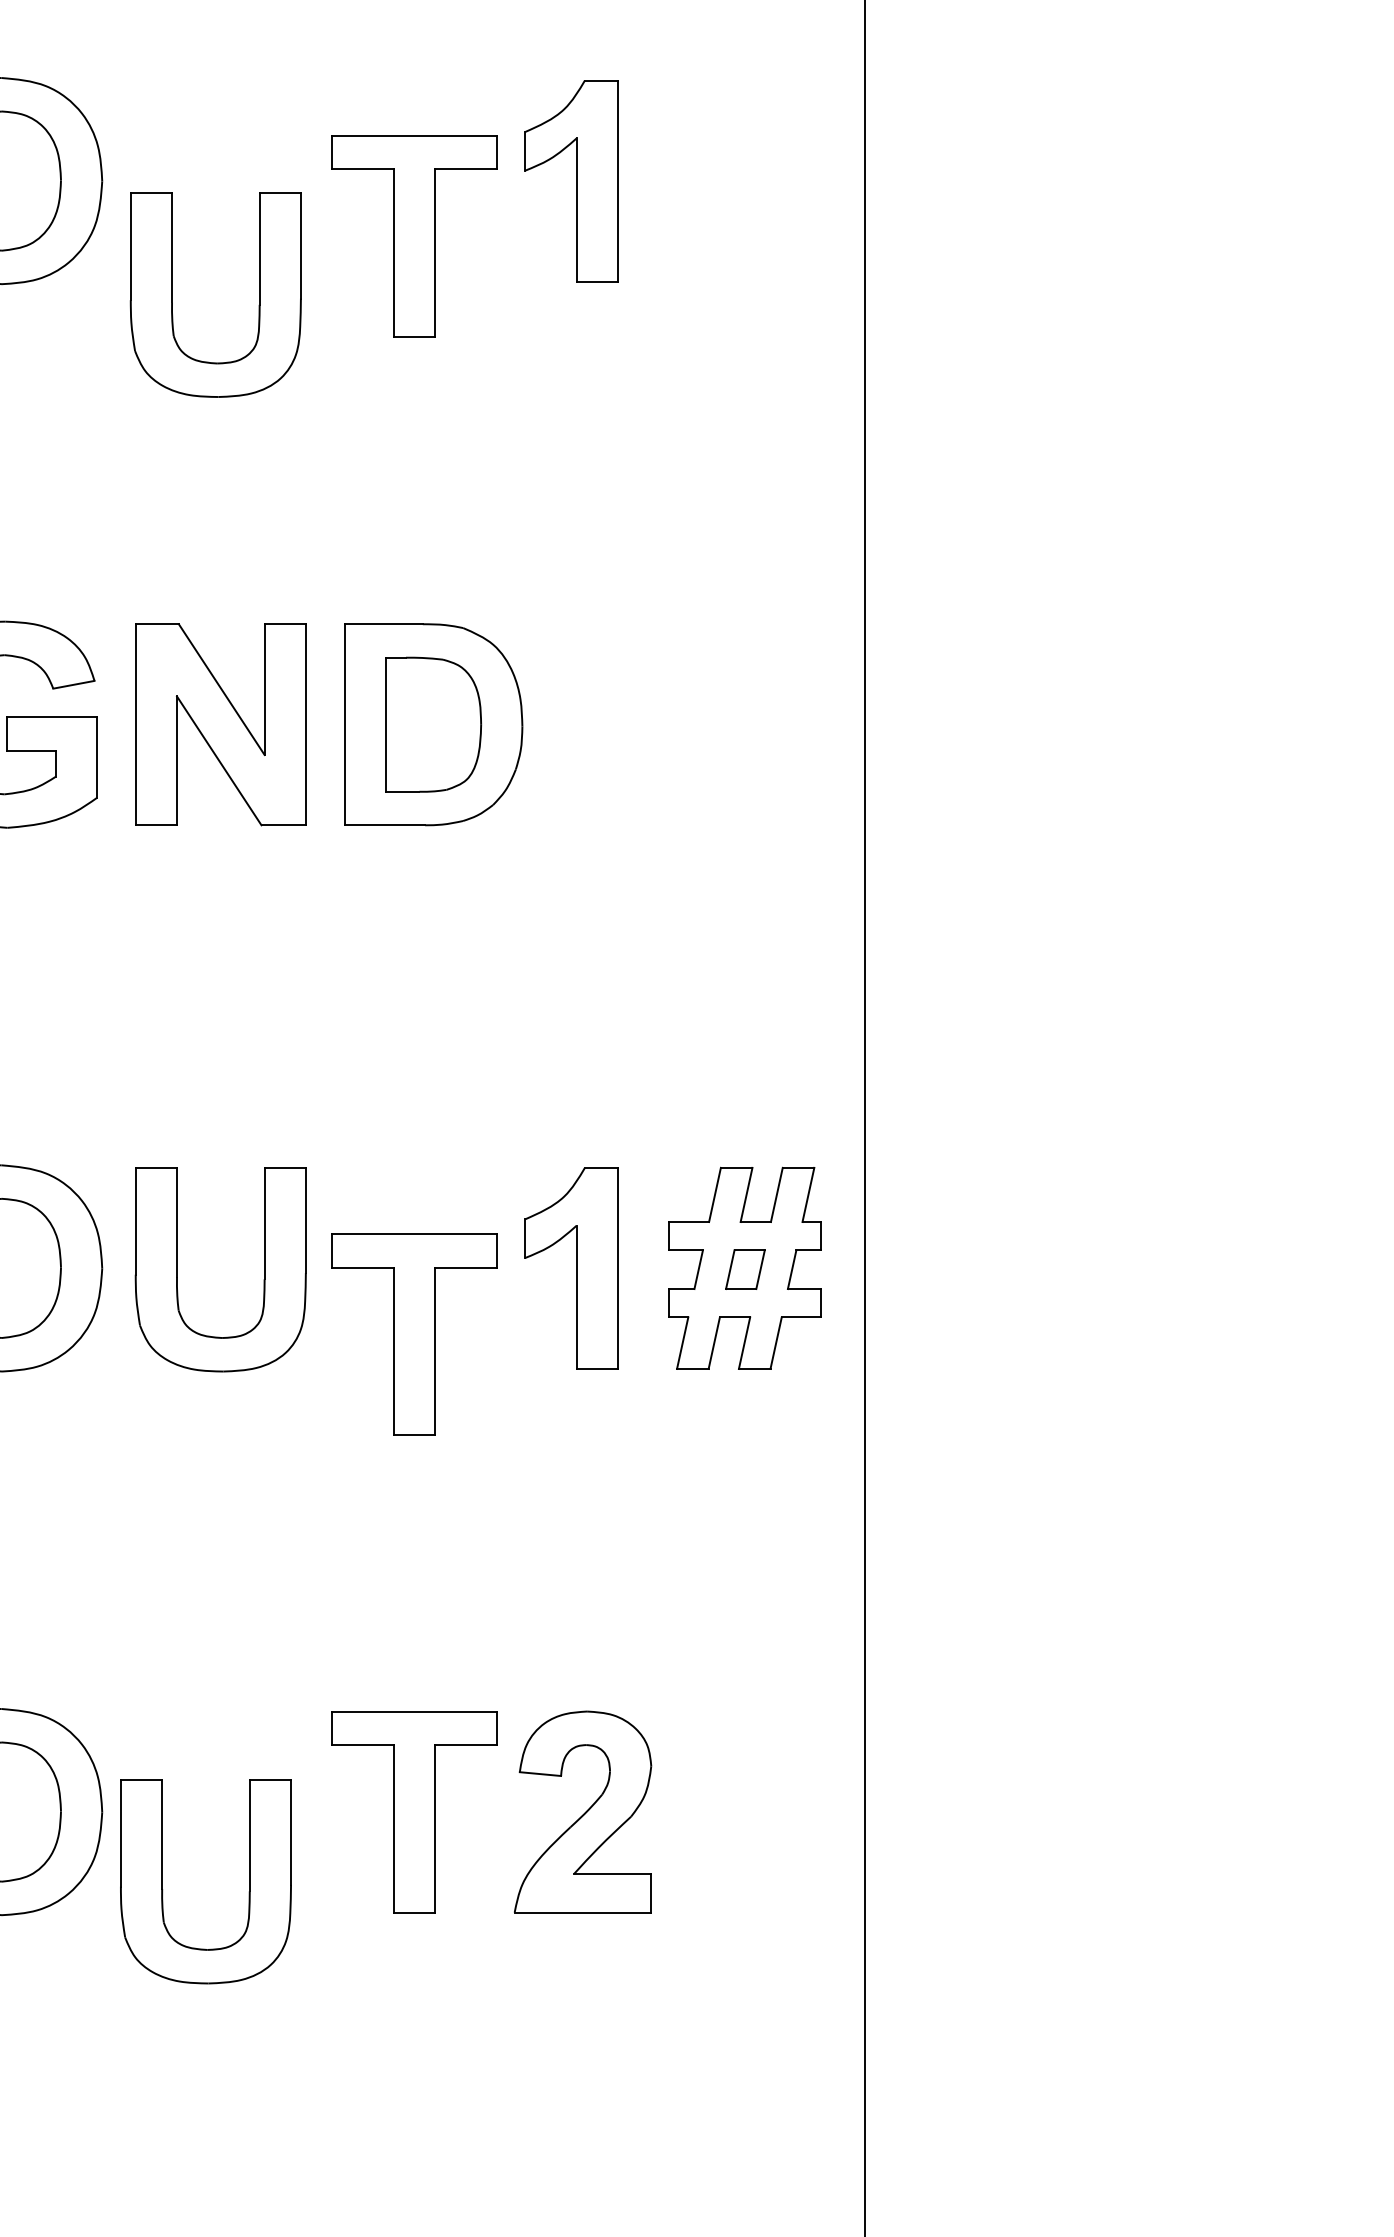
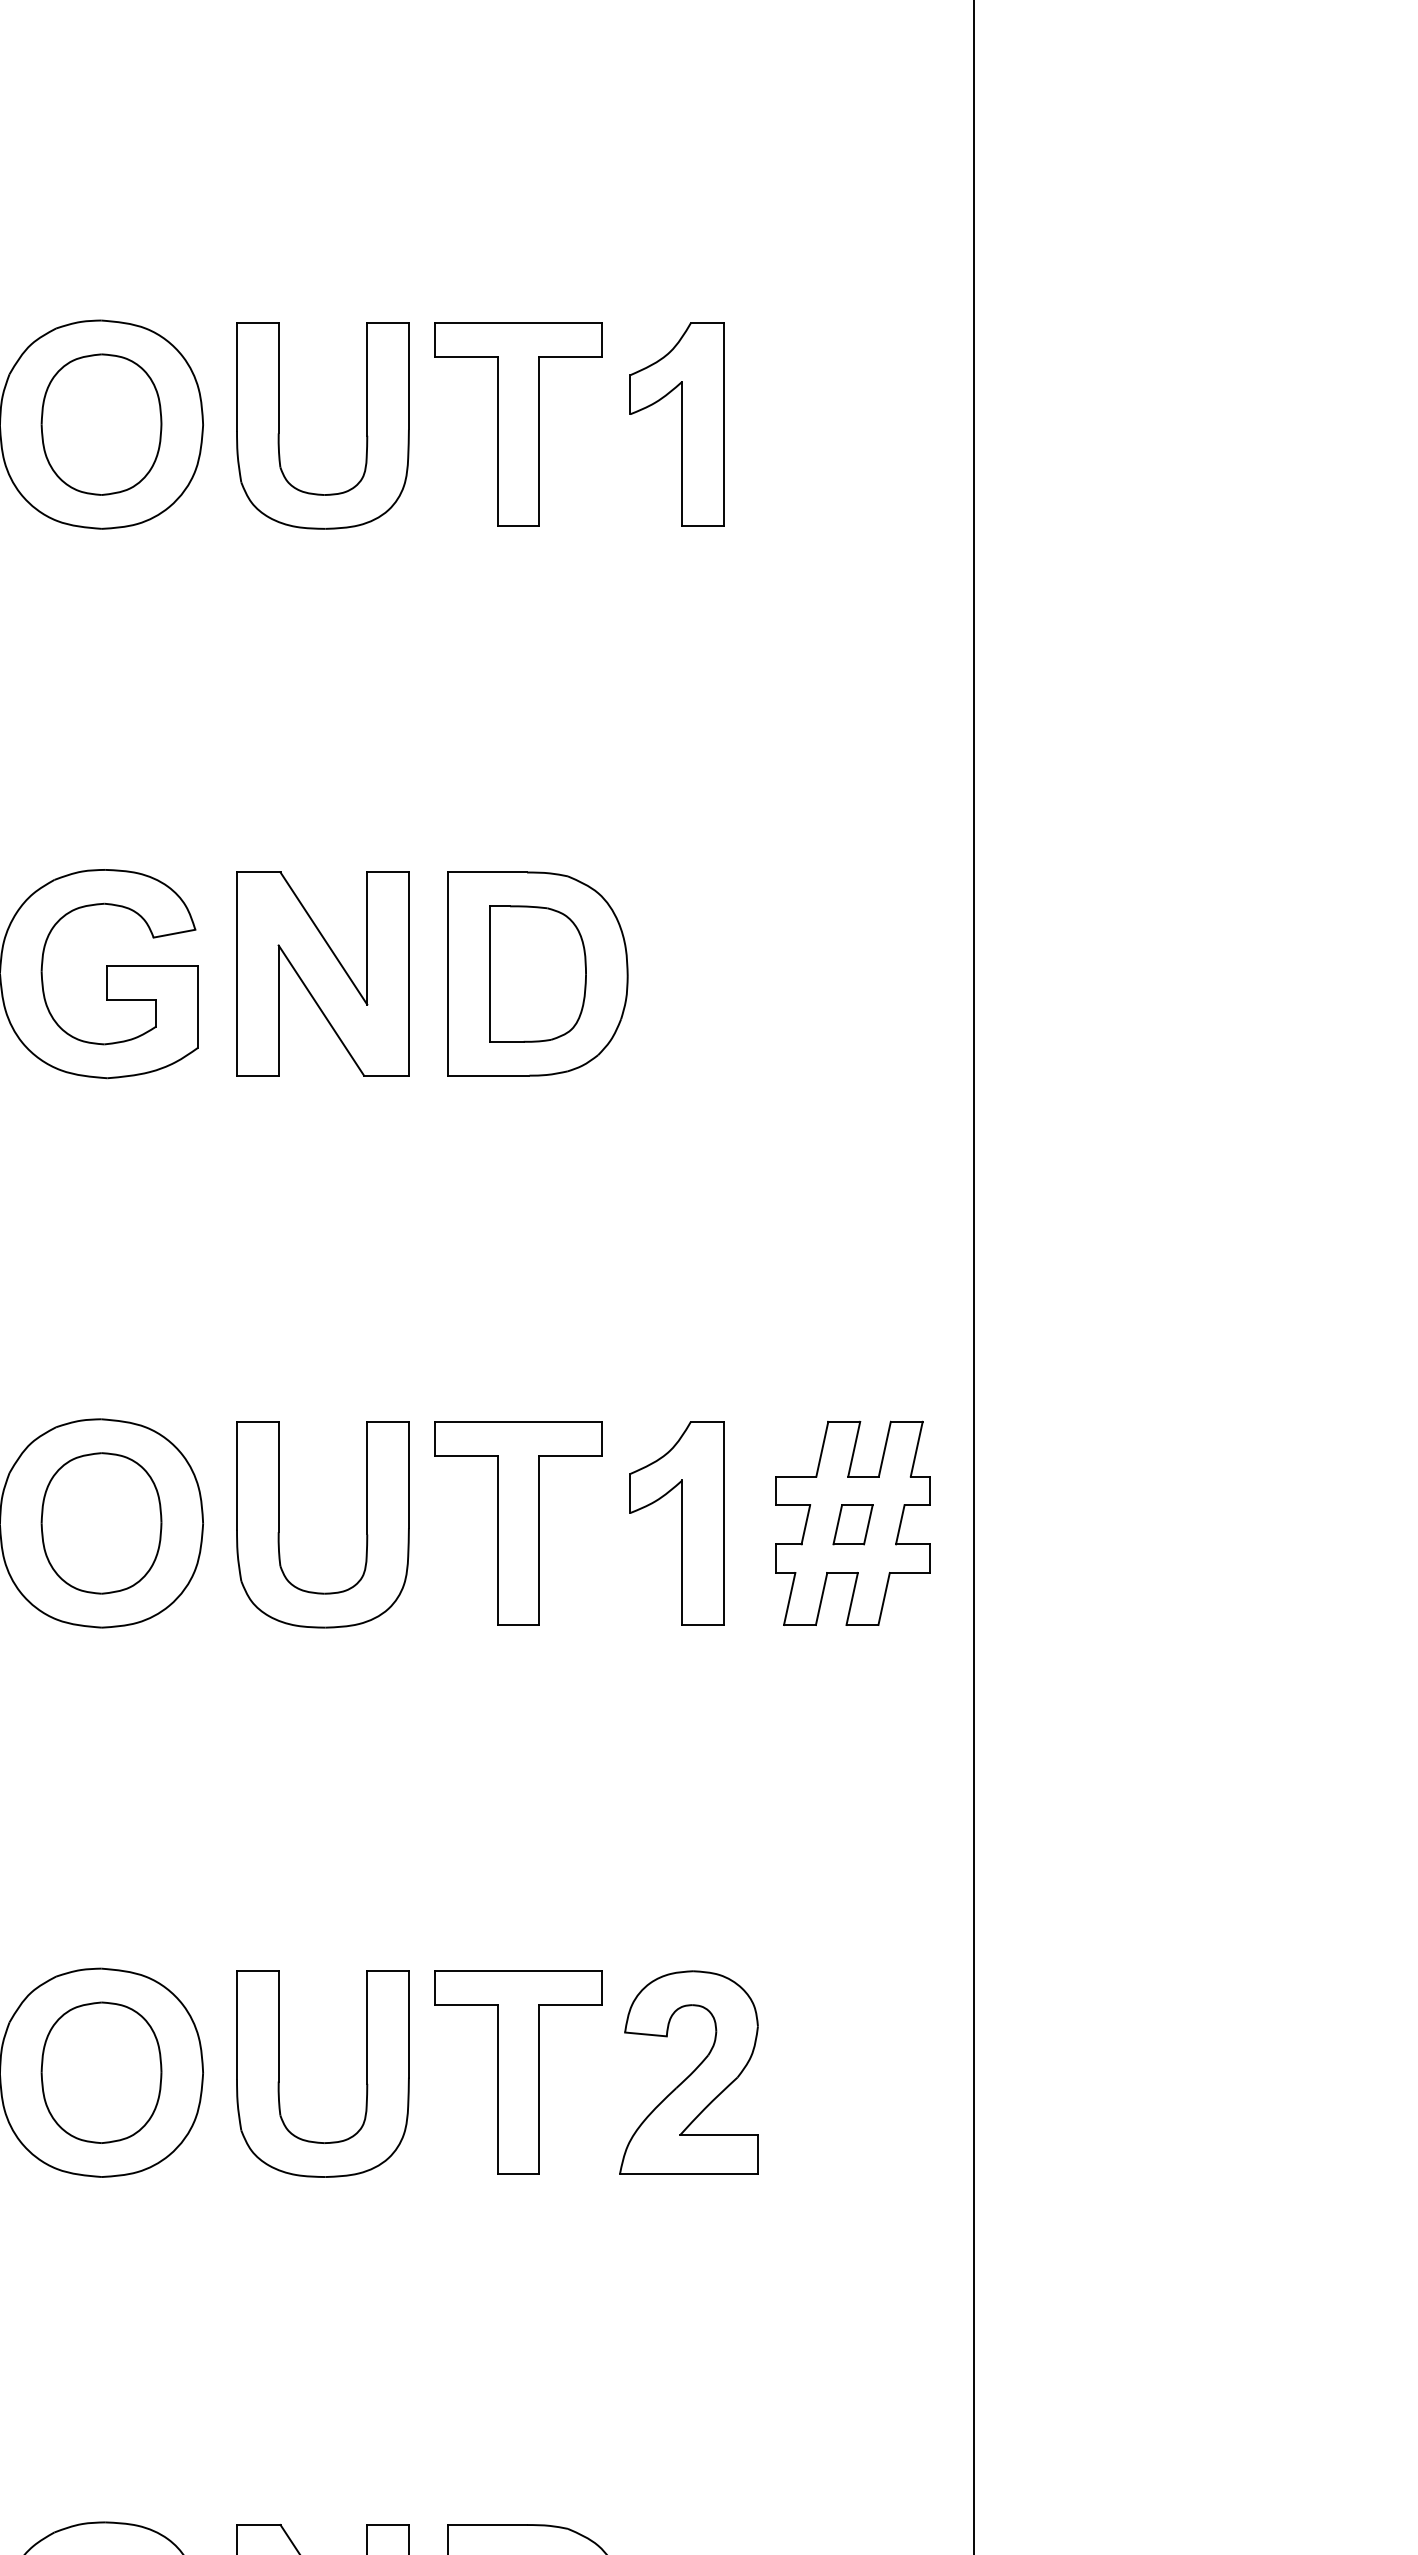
part: (414, 236) -> (518, 424), moved
part: (172, 294) -> (279, 425), moved
part: (414, 1334) -> (518, 1523), moved
part: (162, 1881) -> (279, 2073), moved

